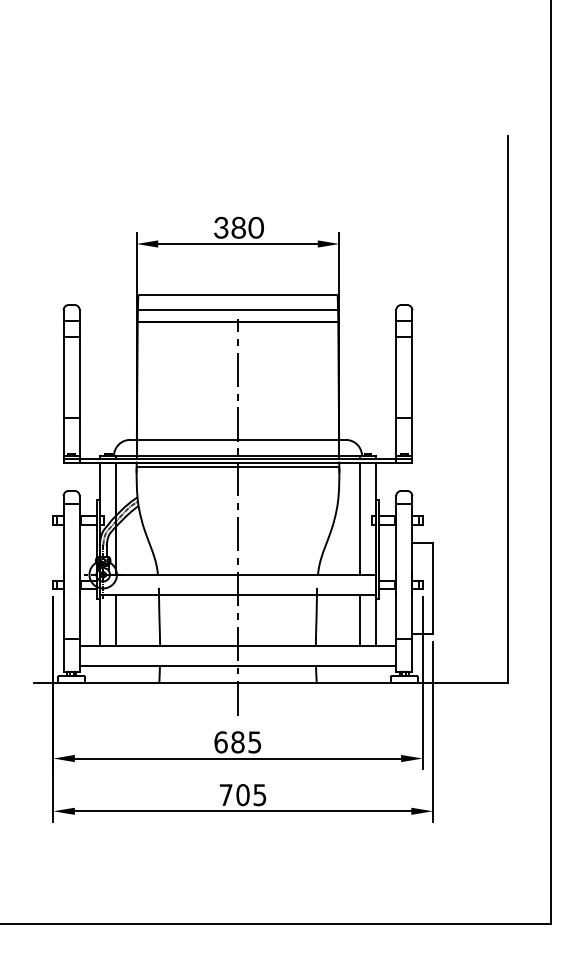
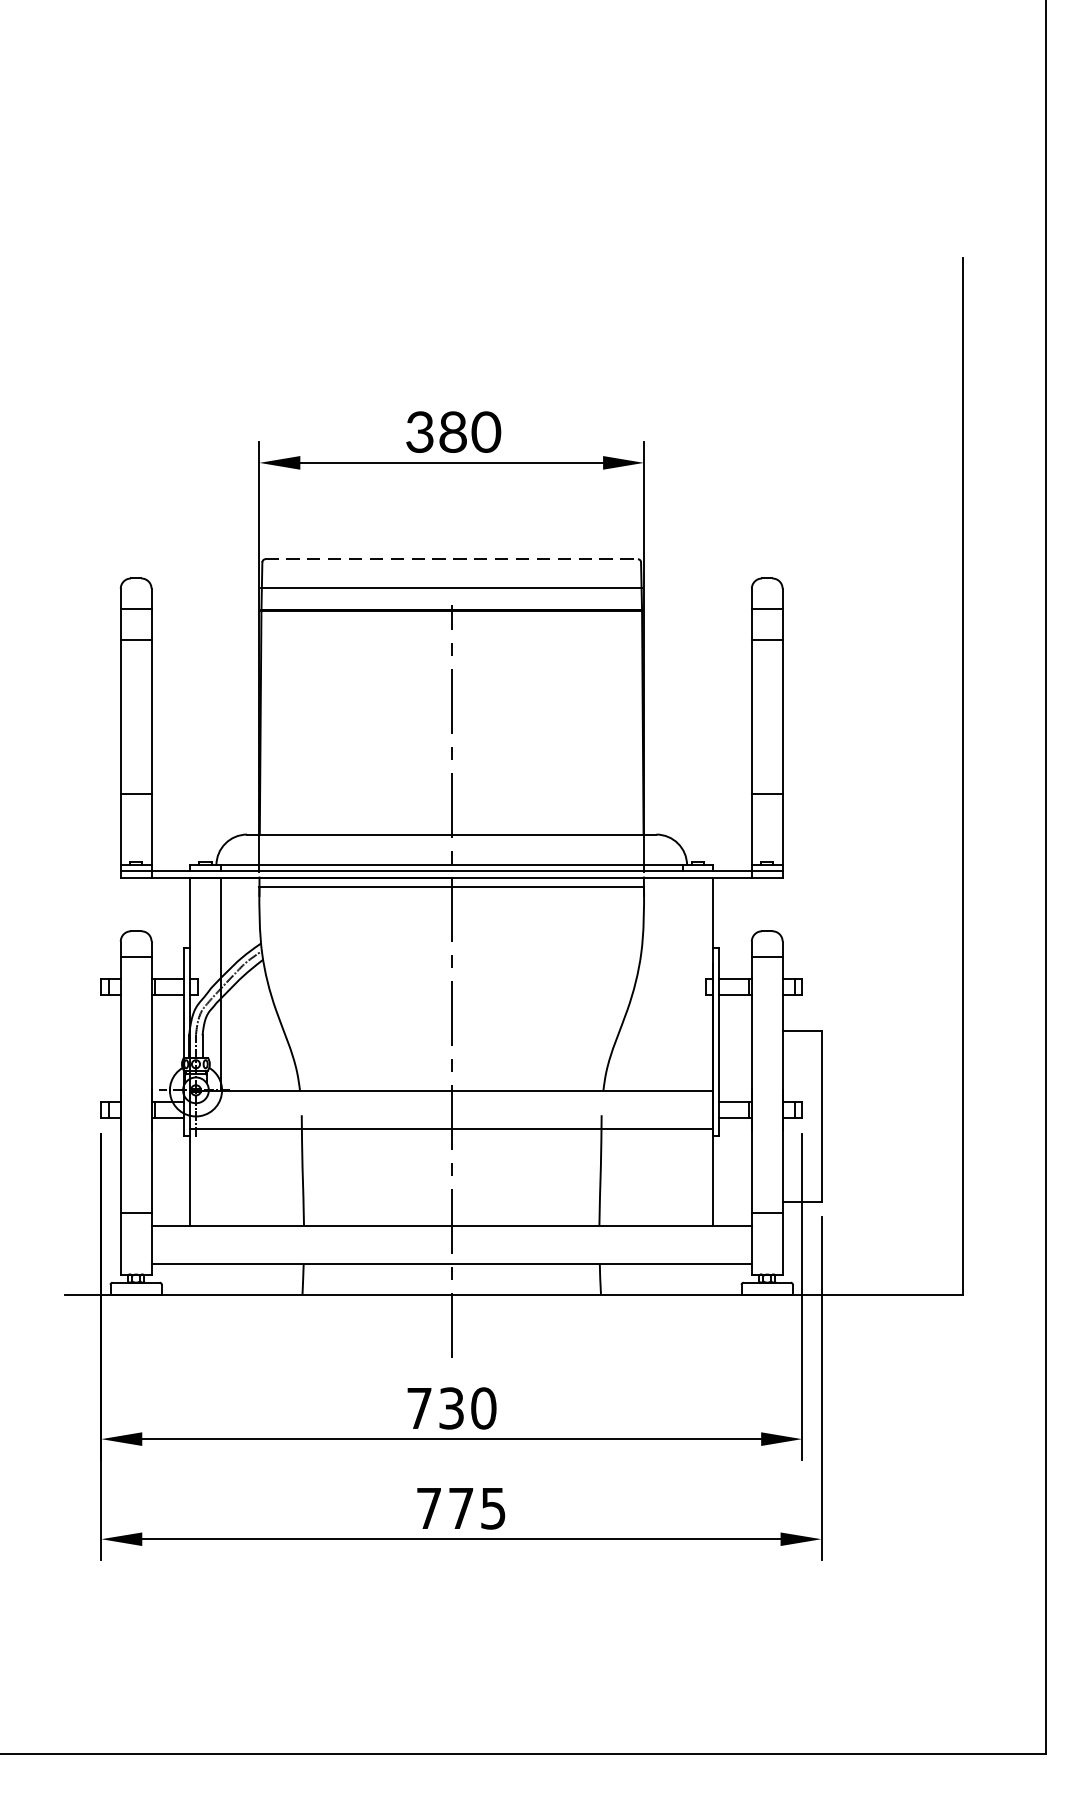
line: (238, 294) -> (452, 558), solid -> dashed
line: (359, 518) -> (682, 983), removed
line: (116, 620) -> (221, 1177), removed
line: (359, 620) -> (682, 1177), removed
text: (237, 742) -> (450, 1408), 685 -> 730
text: (242, 795) -> (460, 1509), 705 -> 775

